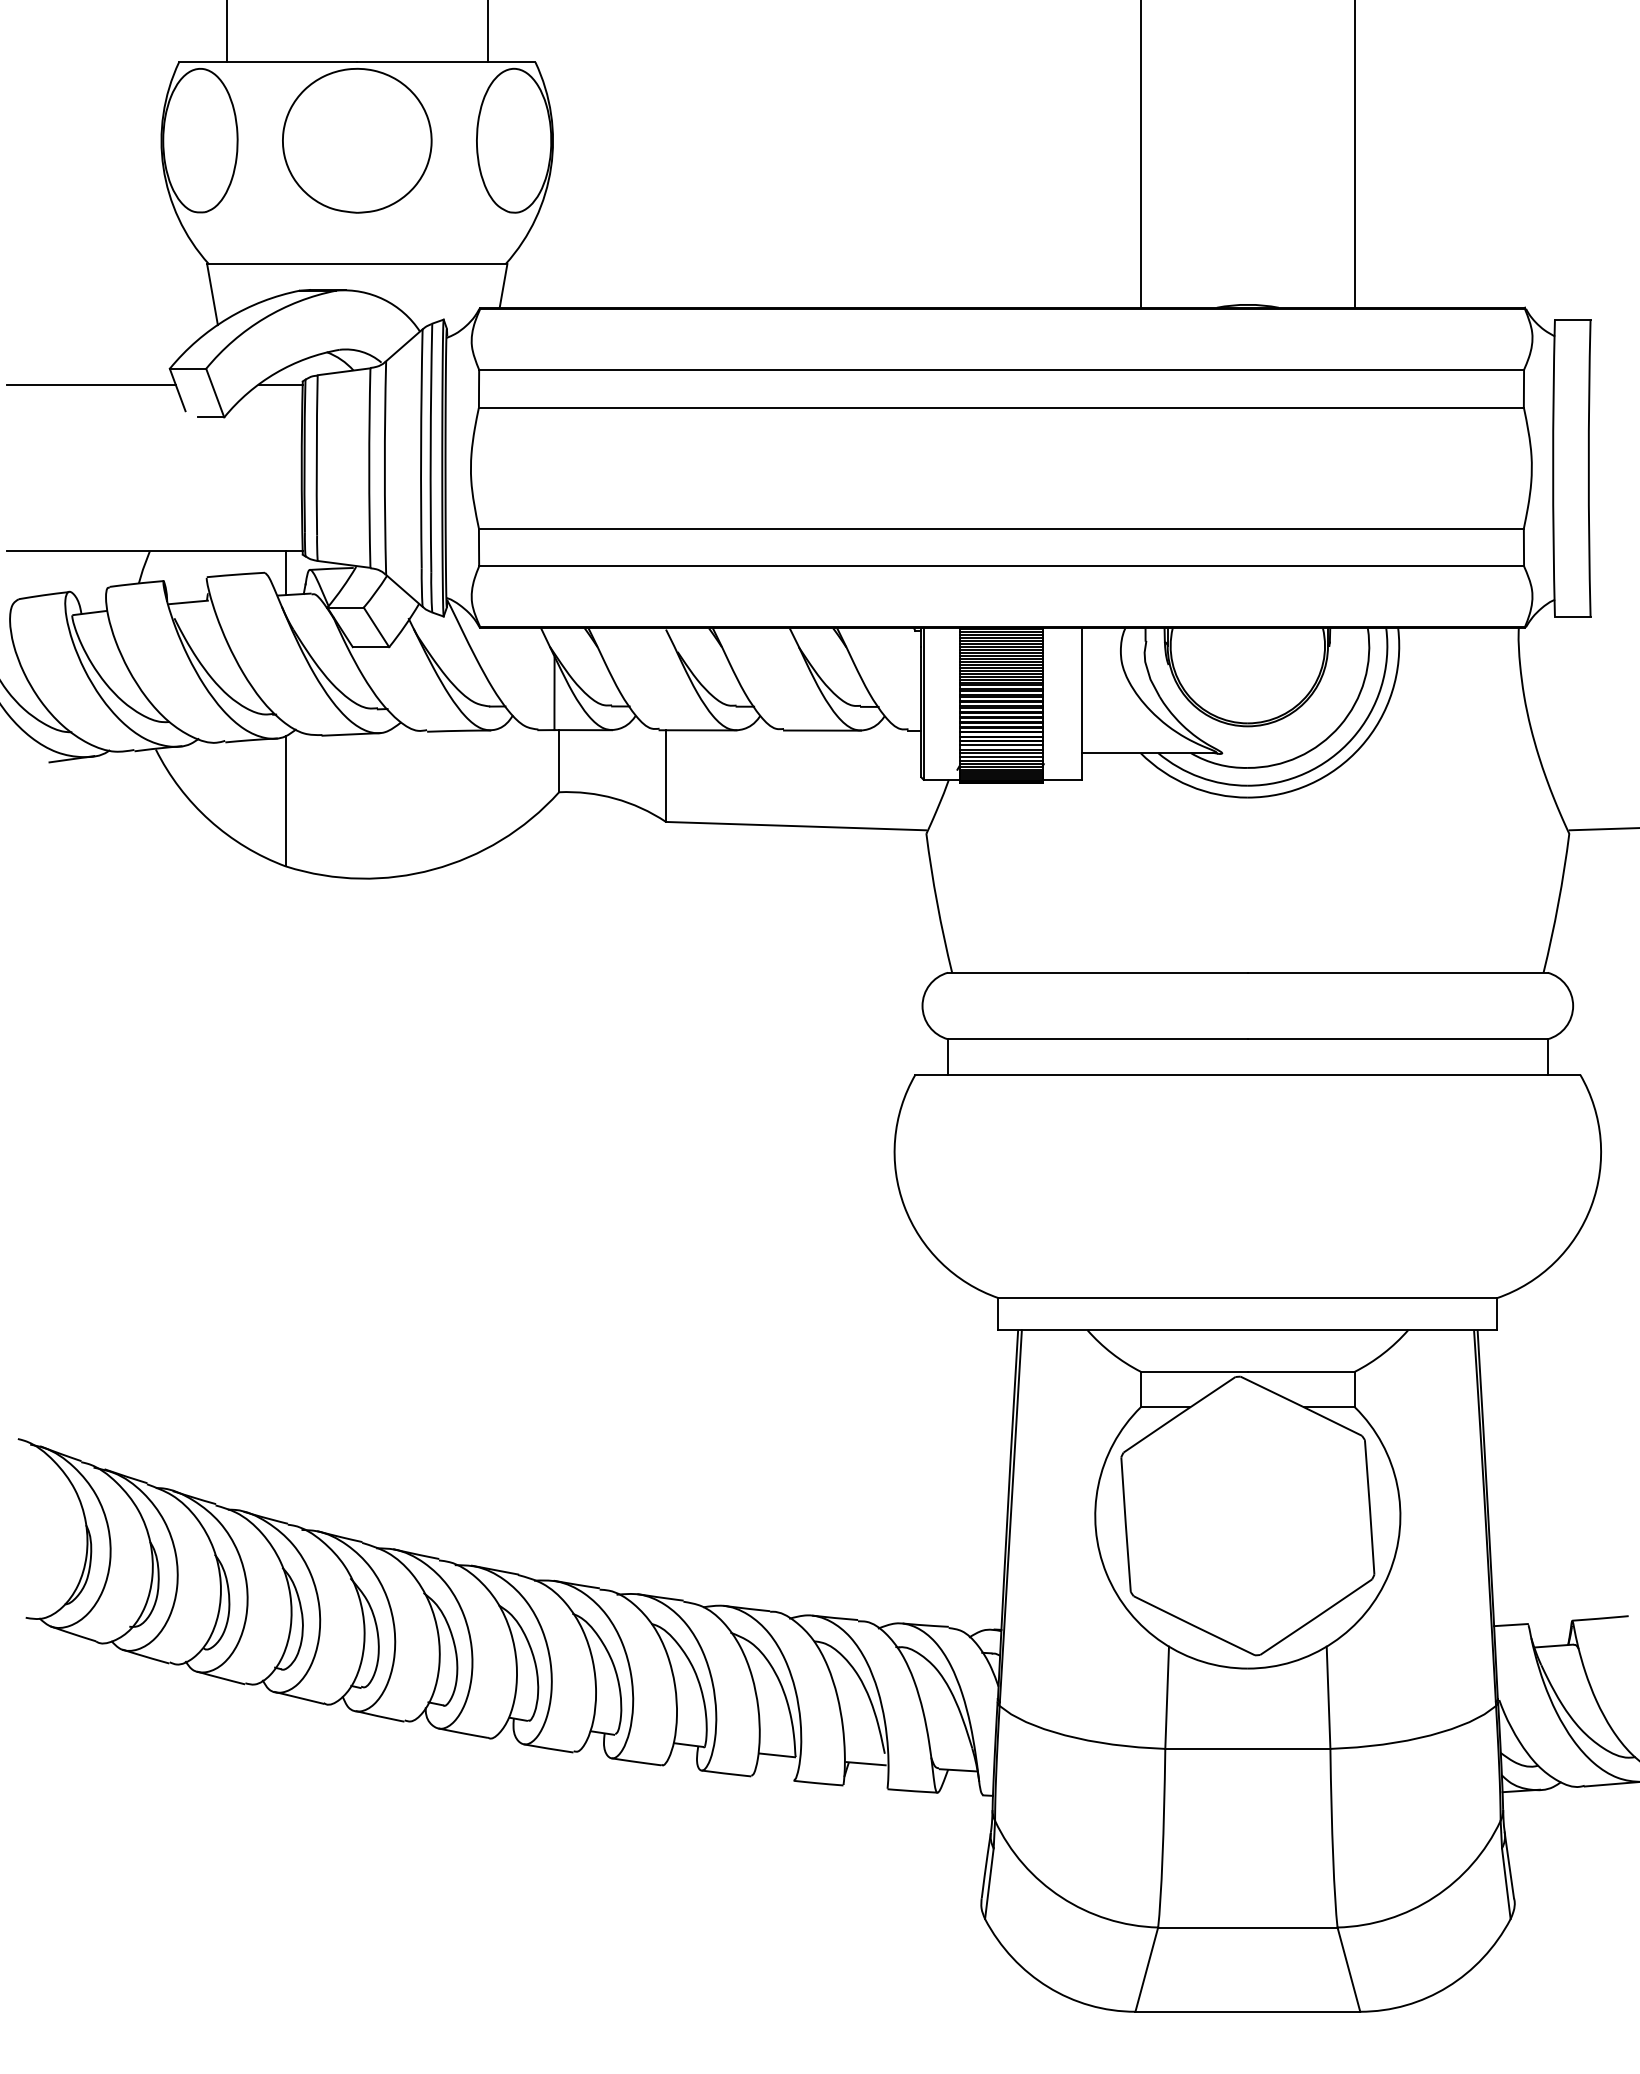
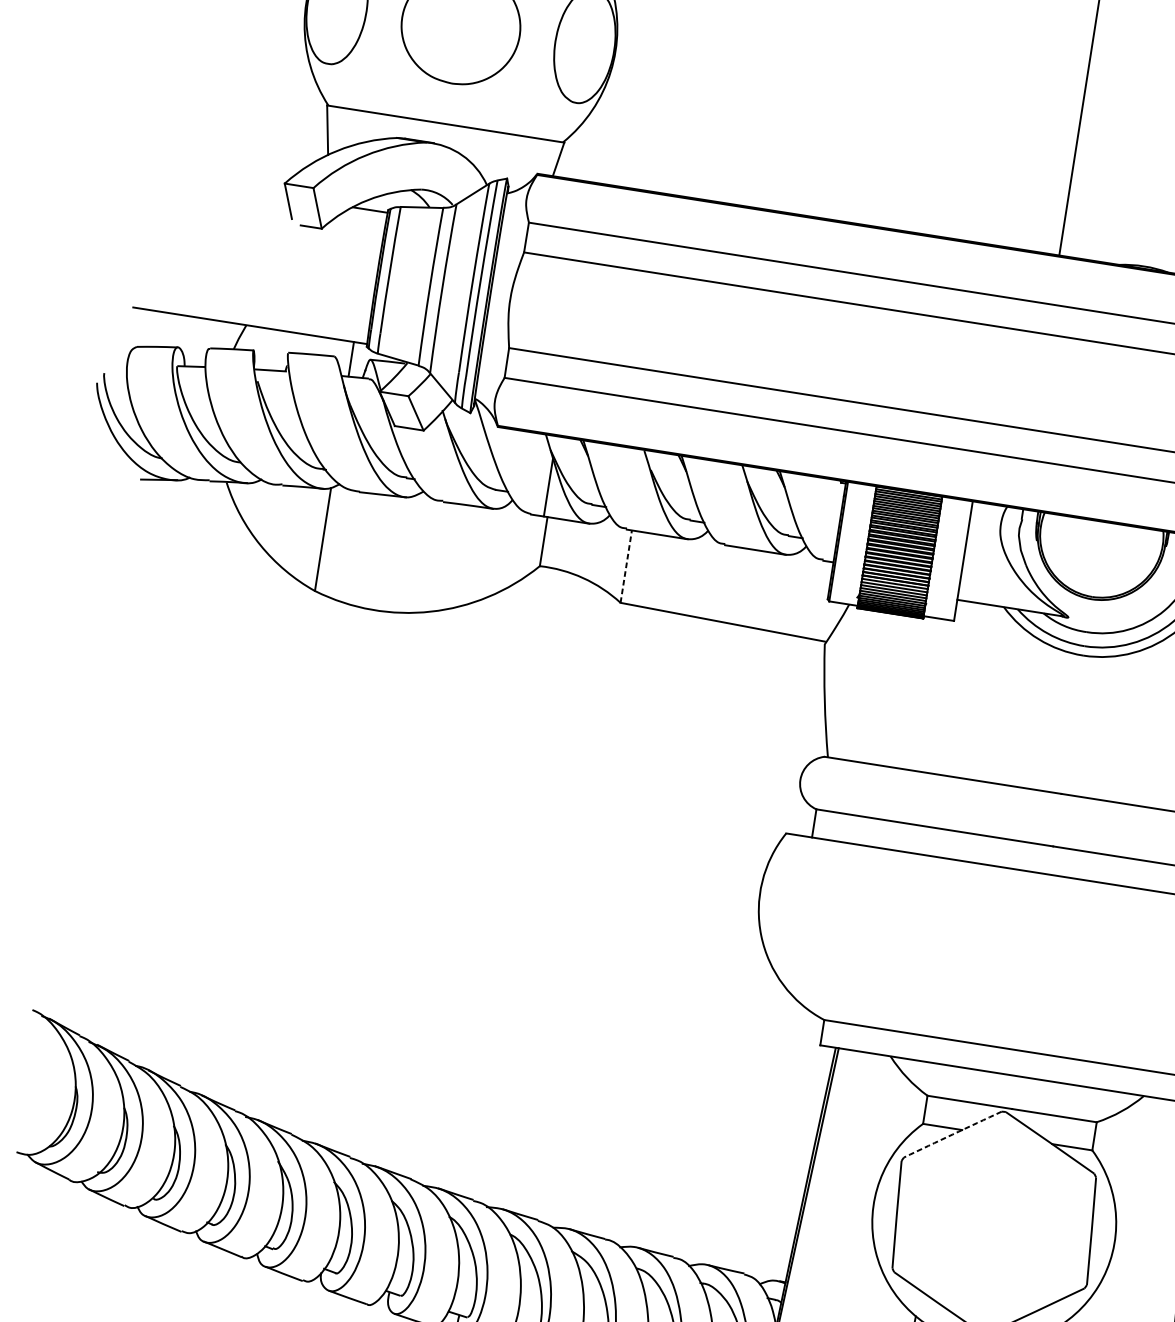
line: (90, 384) -> (220, 186), removed
line: (666, 776) -> (626, 567), solid -> dashed
arc: (1179, 1414) -> (952, 1134), solid -> dashed

